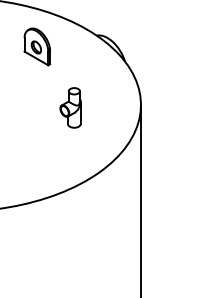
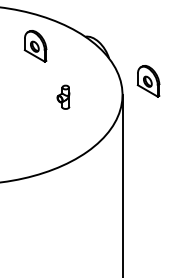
part: (171, 88) -> (148, 81), added
part: (70, 106) -> (63, 96), size x0.7

